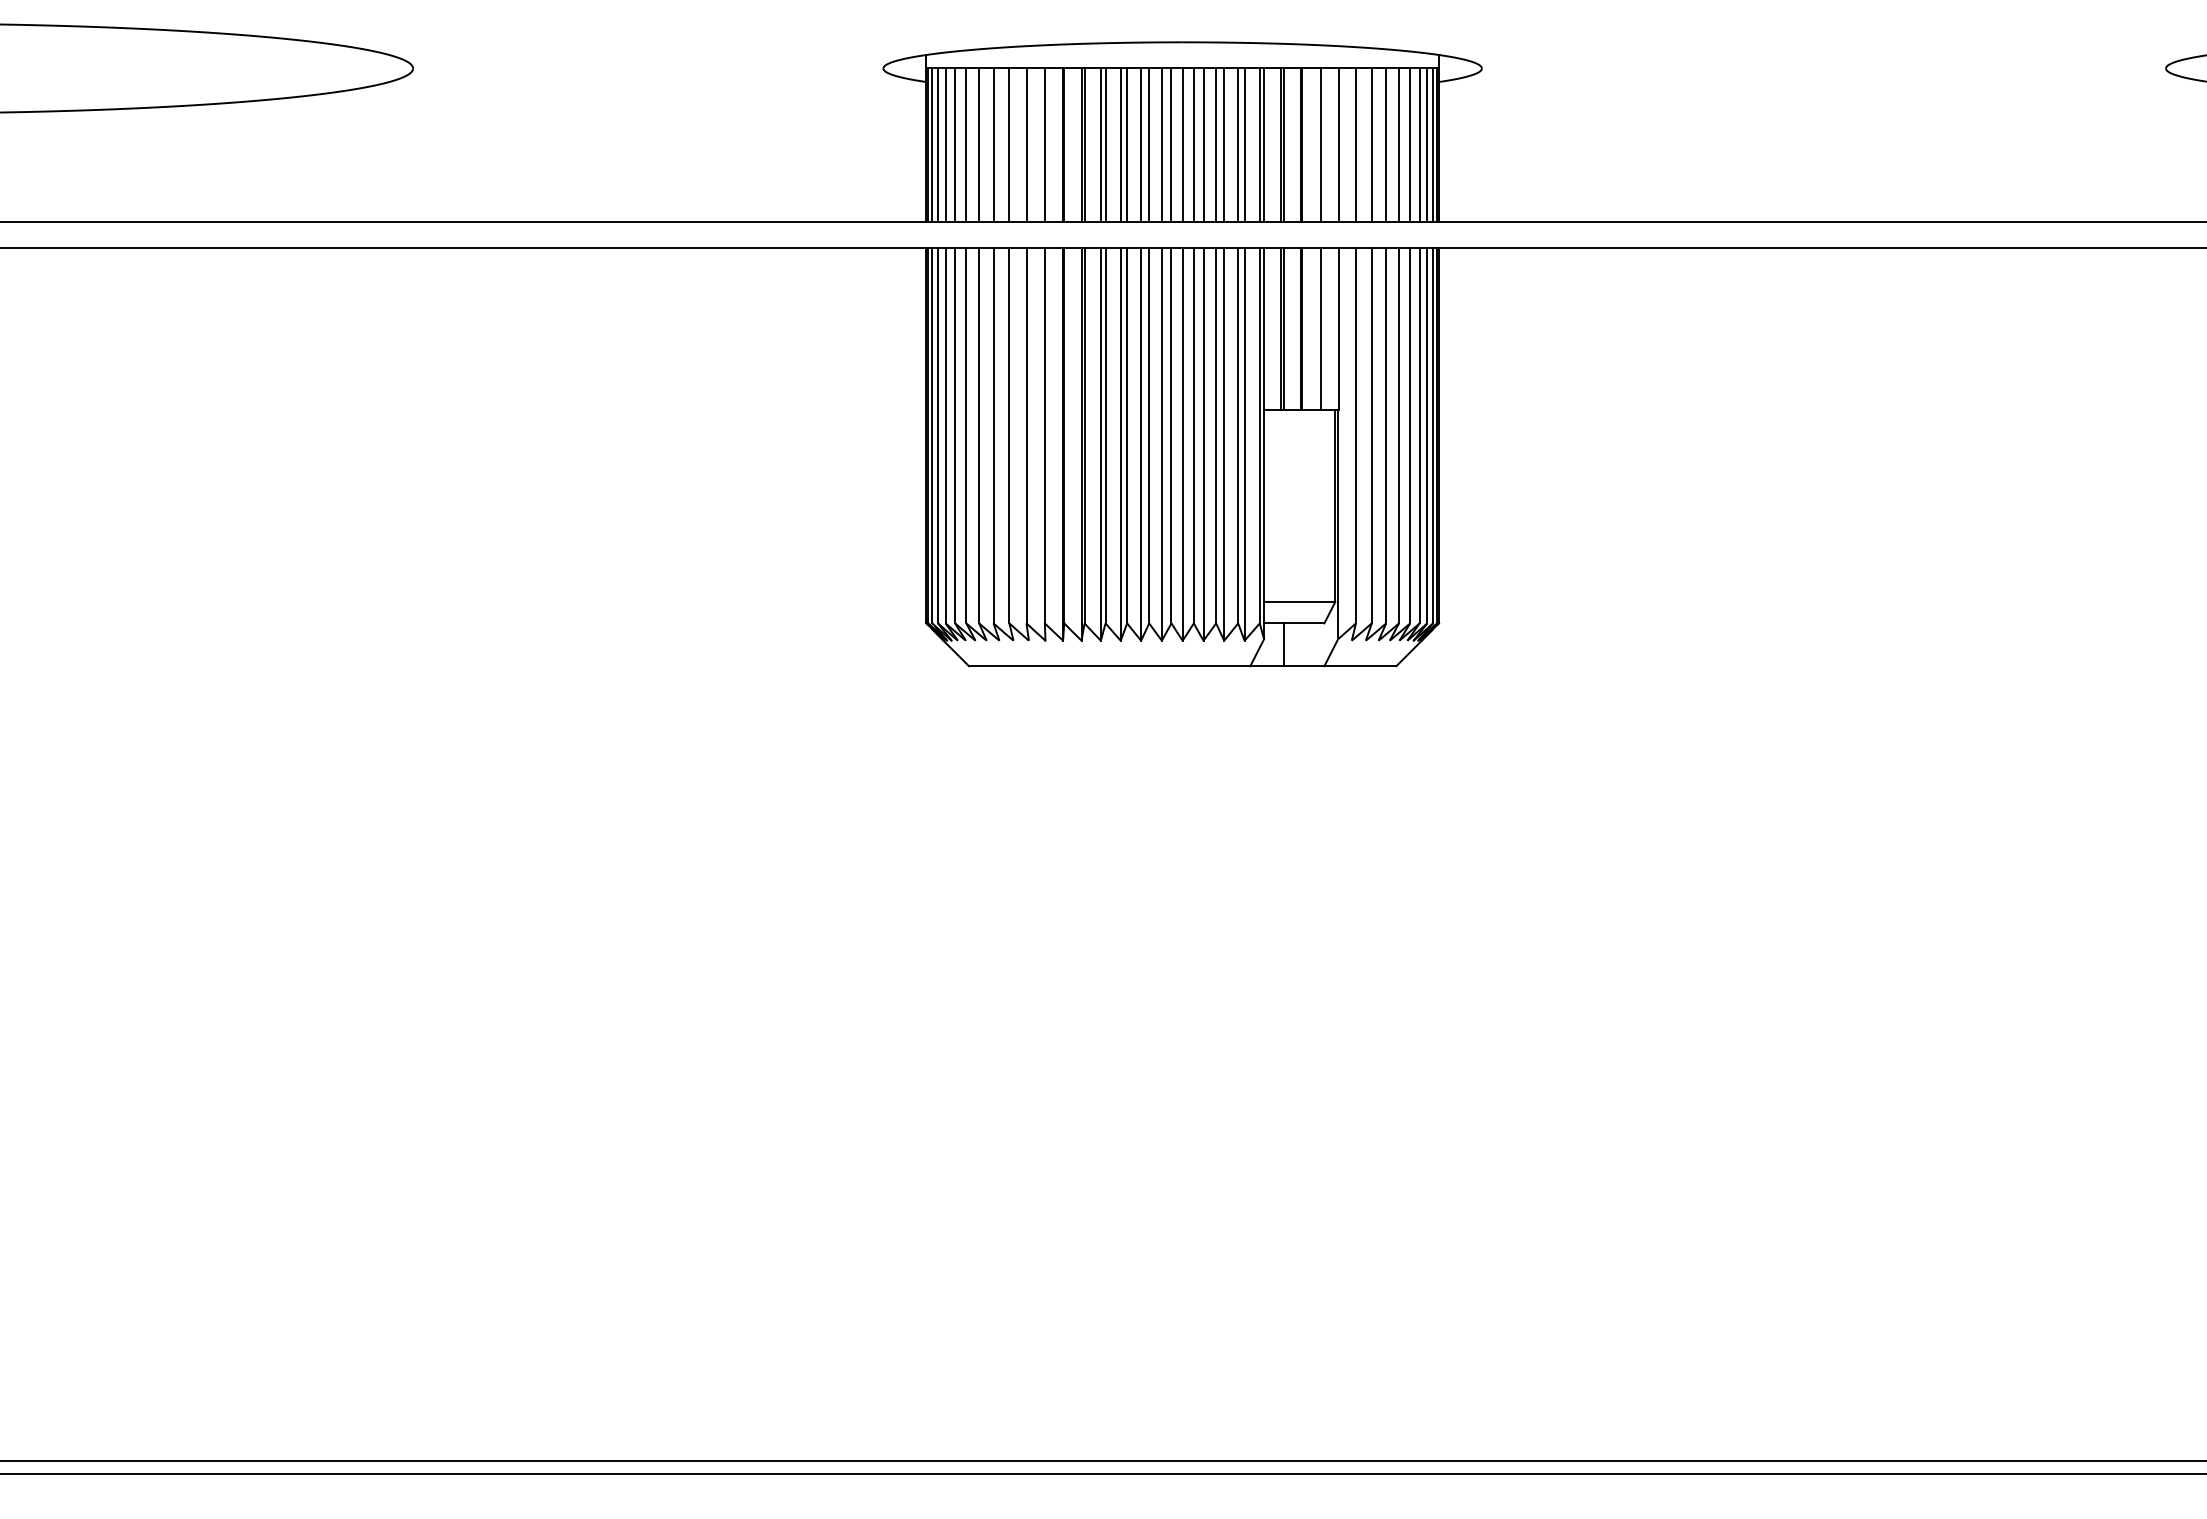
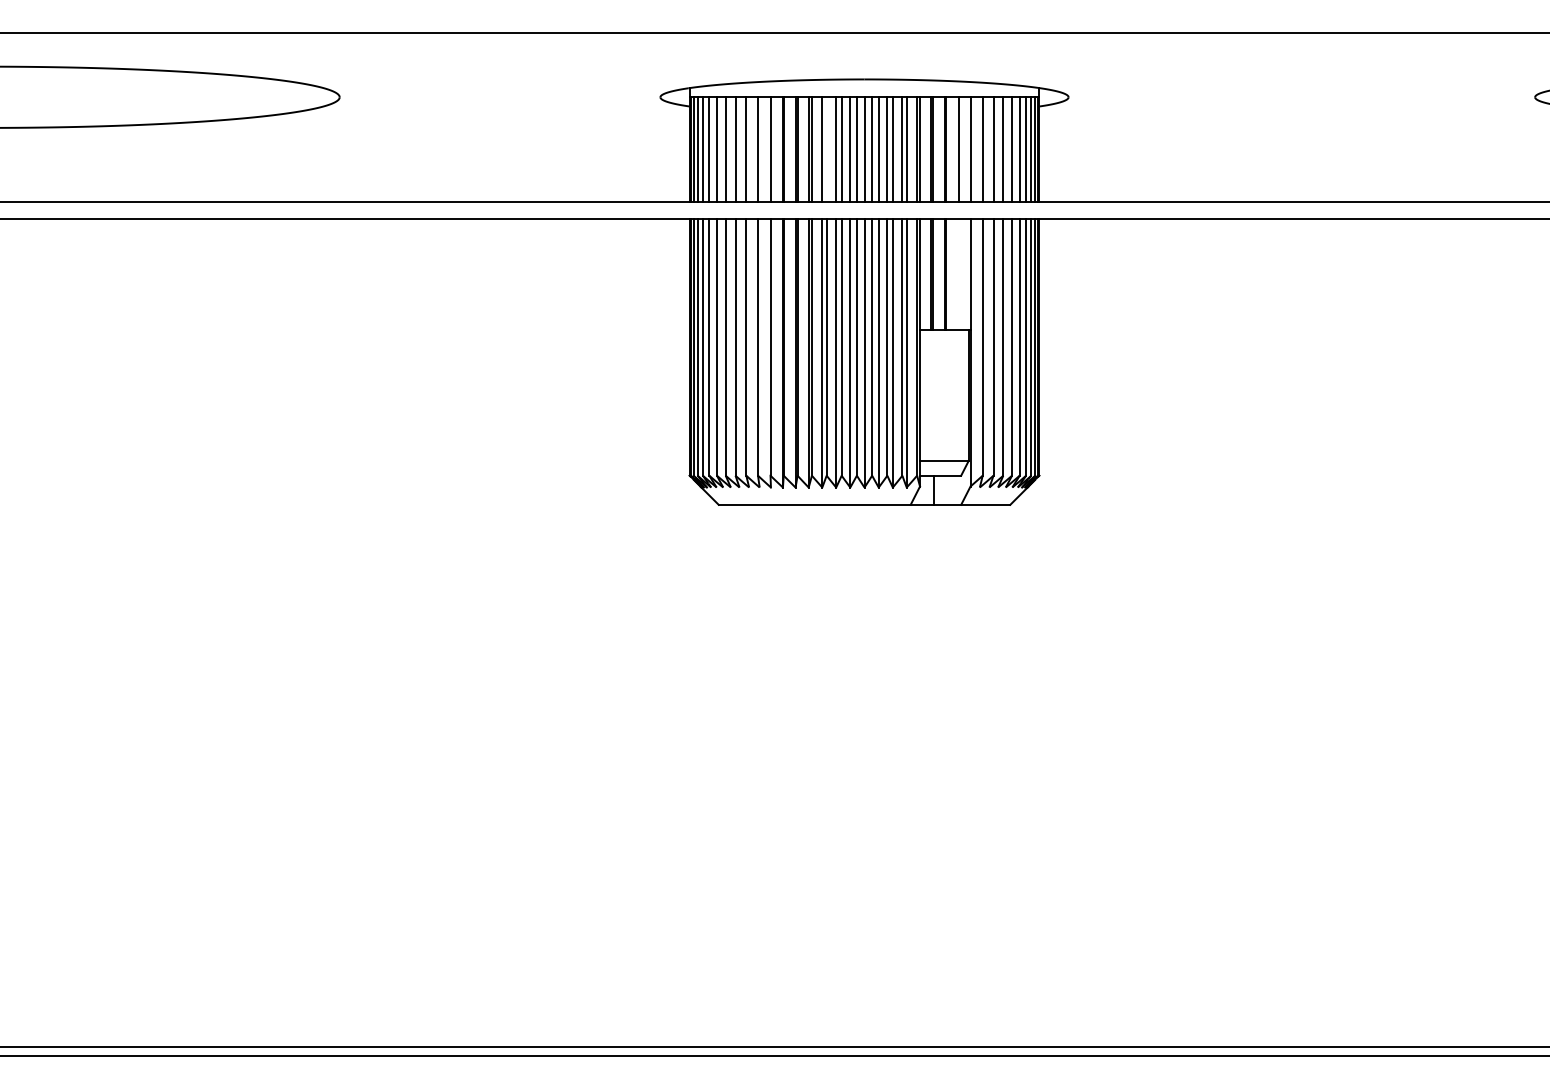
line: (1126, 143) -> (826, 148), removed
line: (1320, 328) -> (958, 274), removed

